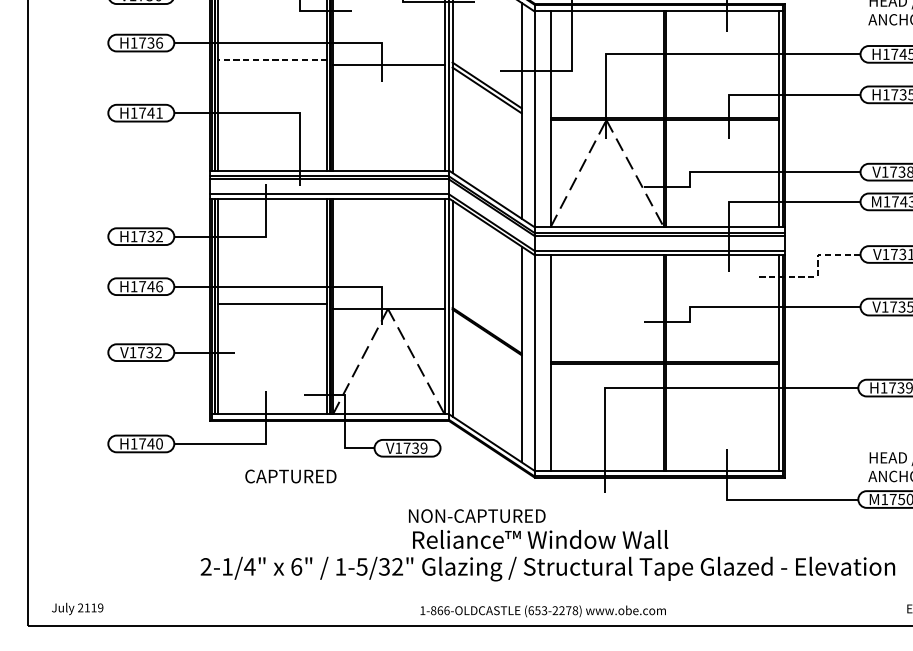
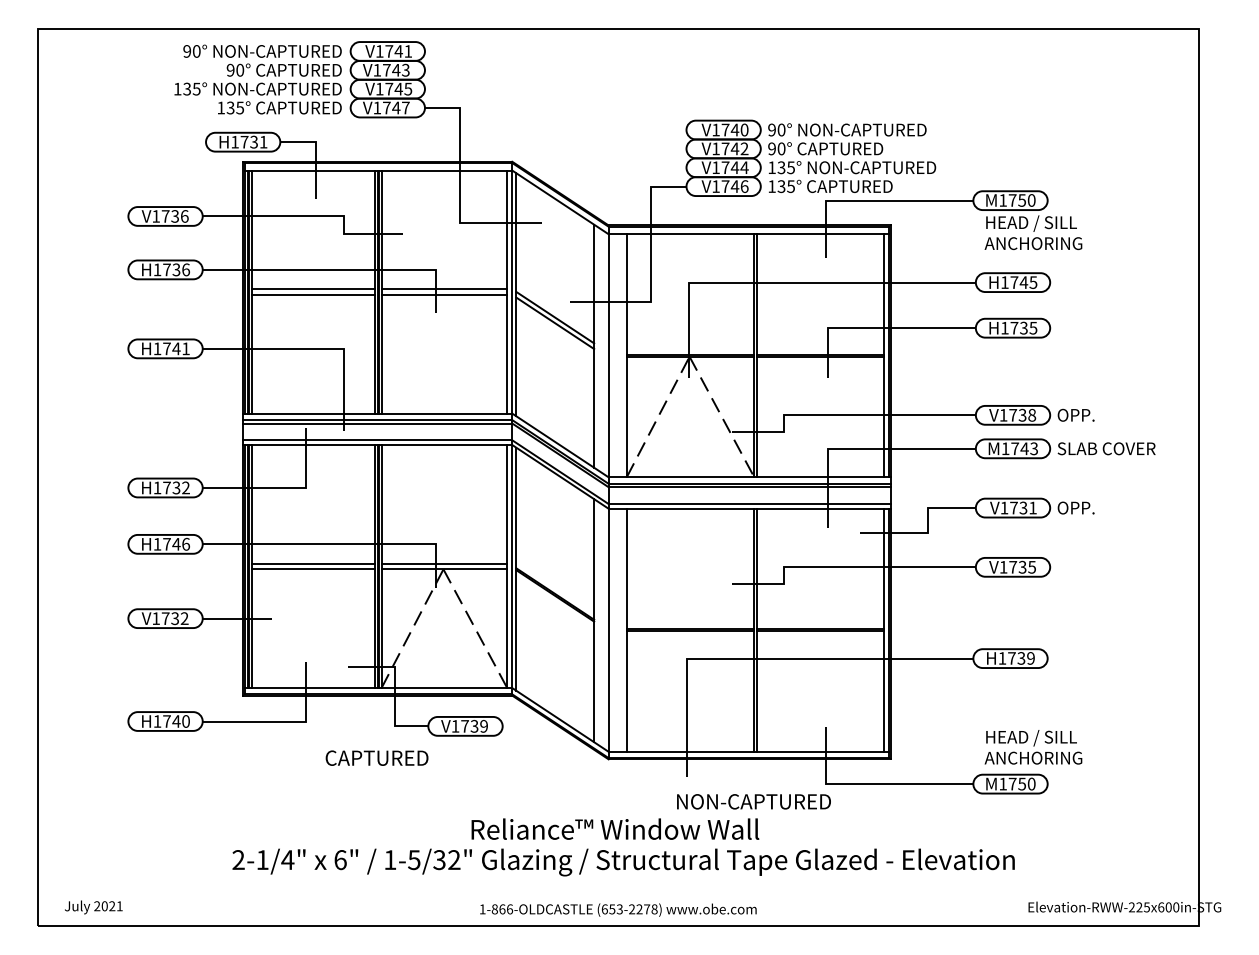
line: (272, 60) -> (313, 289), dashed -> solid
line: (388, 60) -> (444, 289), added
line: (272, 64) -> (313, 294), added
line: (817, 274) -> (927, 530), dashed -> solid
line: (388, 303) -> (444, 563), added
line: (272, 309) -> (313, 569), added
text: (290, 475) -> (376, 757), moved
text: (476, 515) -> (753, 801), moved
text: (93, 608) -> (111, 906), 2119 -> 2021

